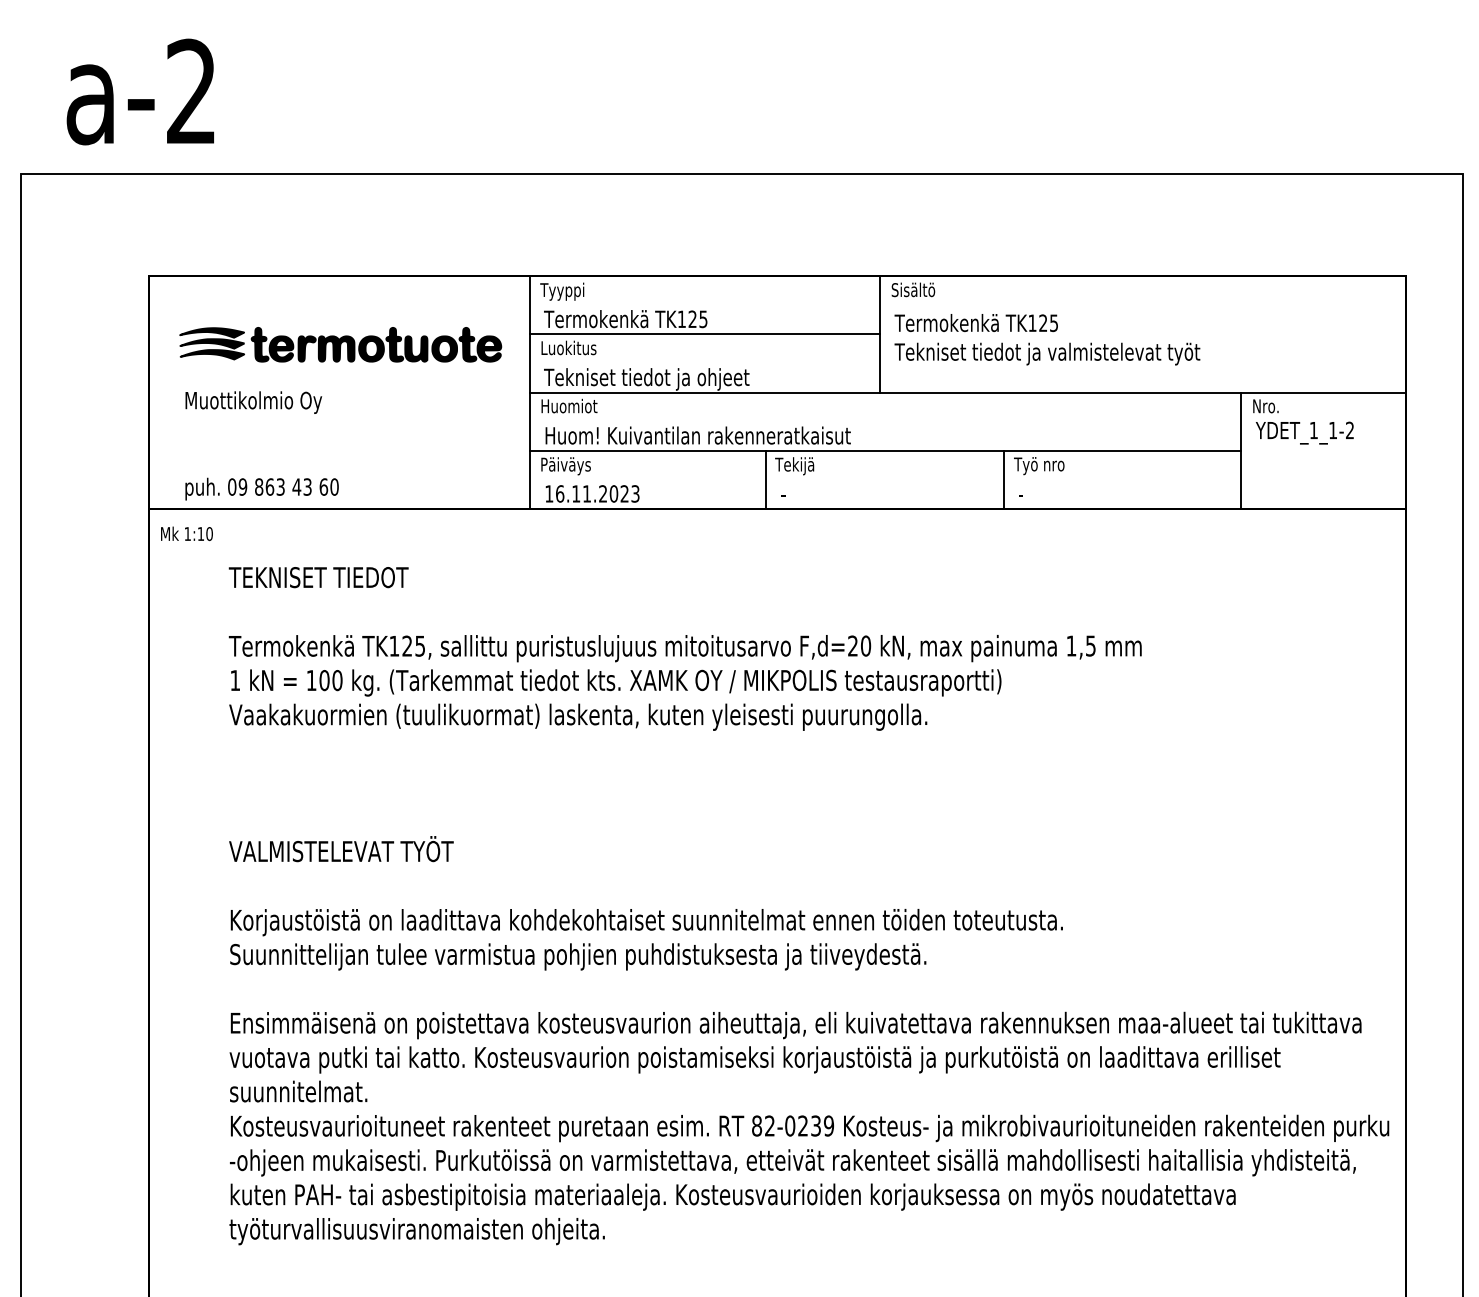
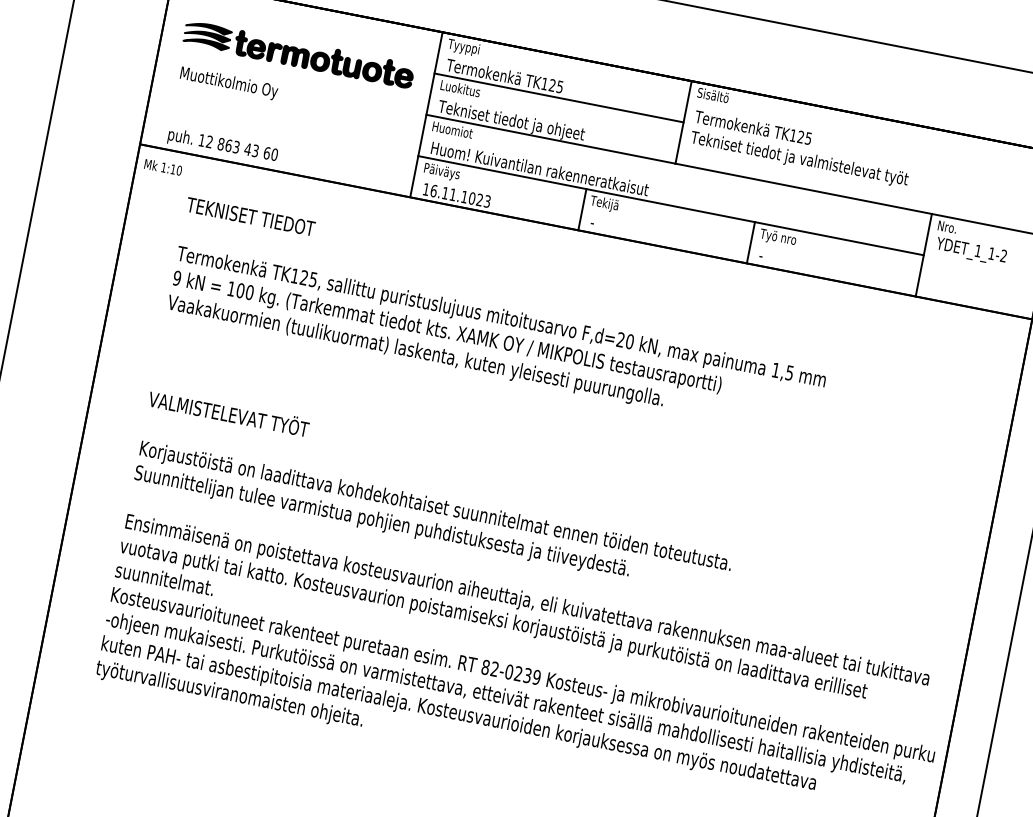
text: (237, 486) -> (205, 140), 09 -> 12
text: (602, 493) -> (464, 196), 16.11.2023 -> 16.11.1023
text: (235, 680) -> (177, 278), 1 -> 9

